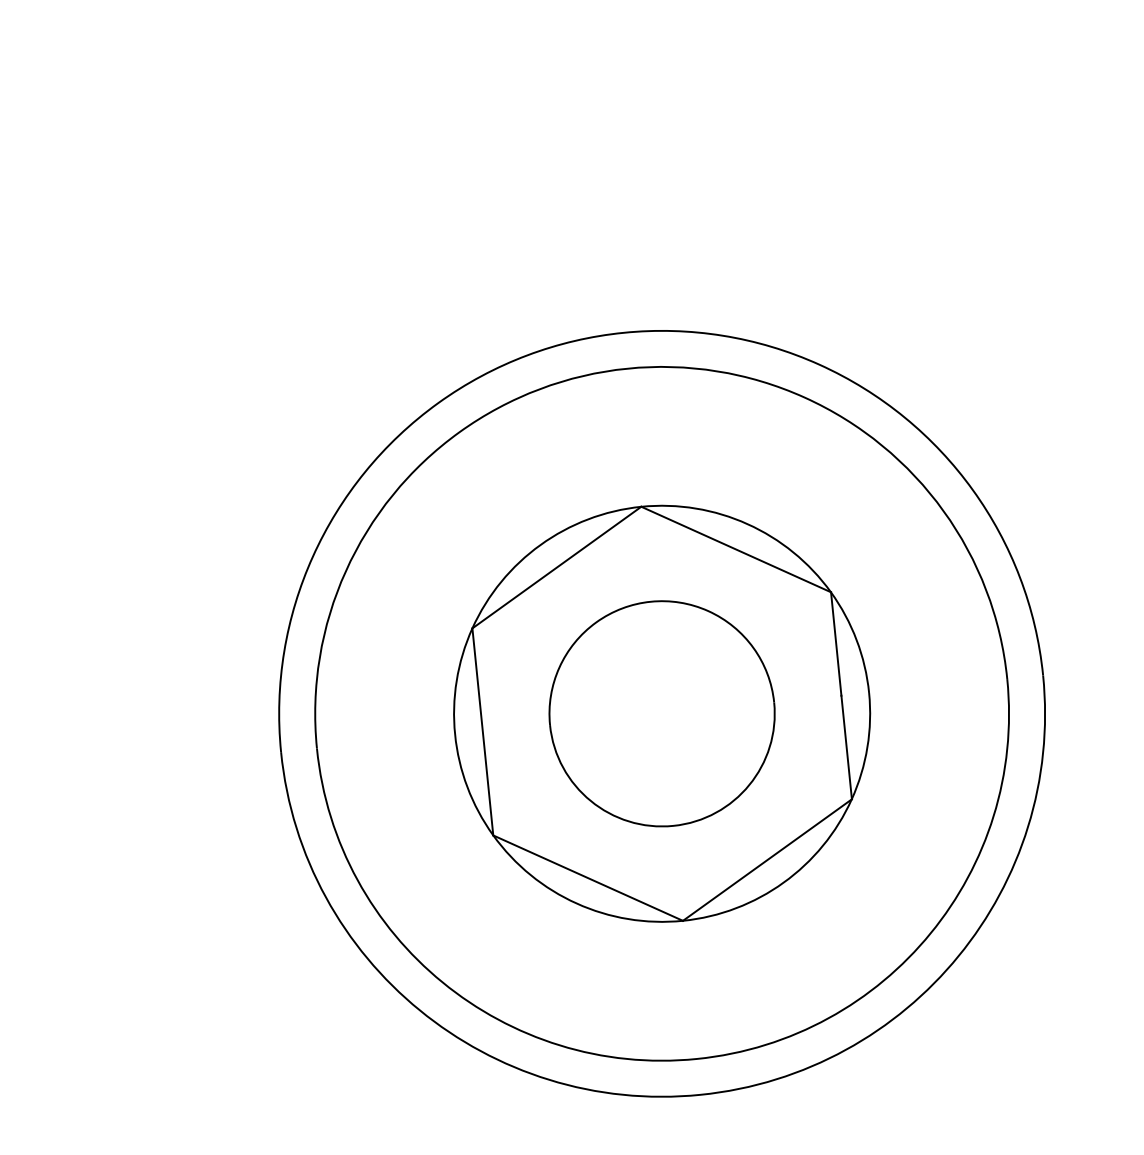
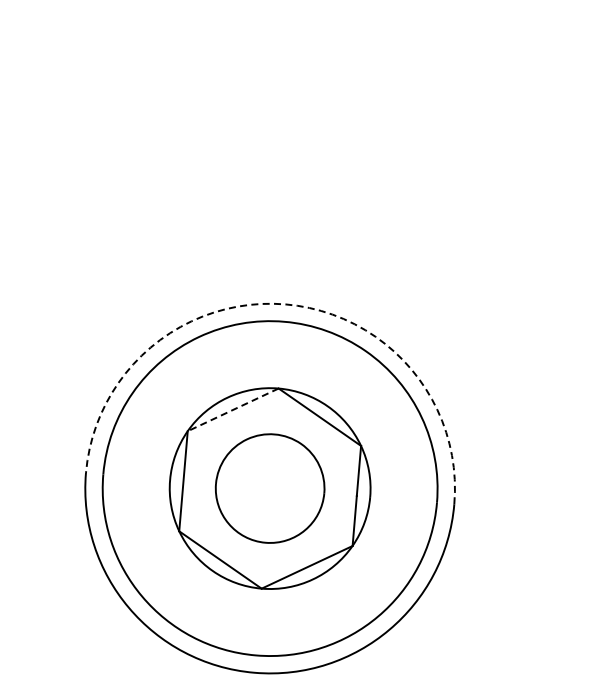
arc: (623, 333) -> (285, 304), solid -> dashed
line: (555, 569) -> (232, 410), solid -> dashed

